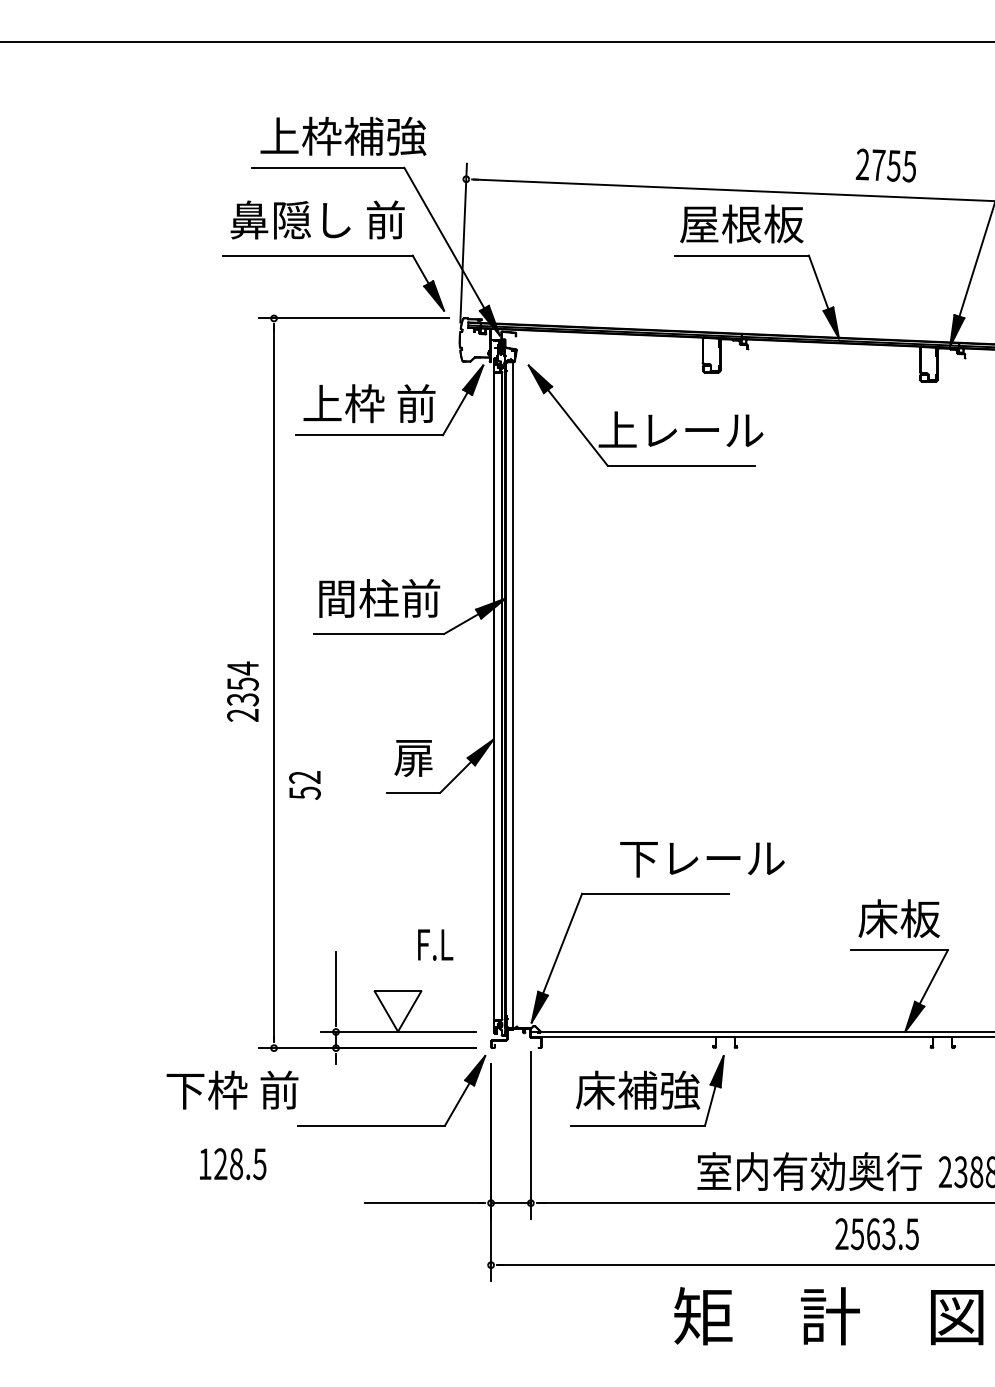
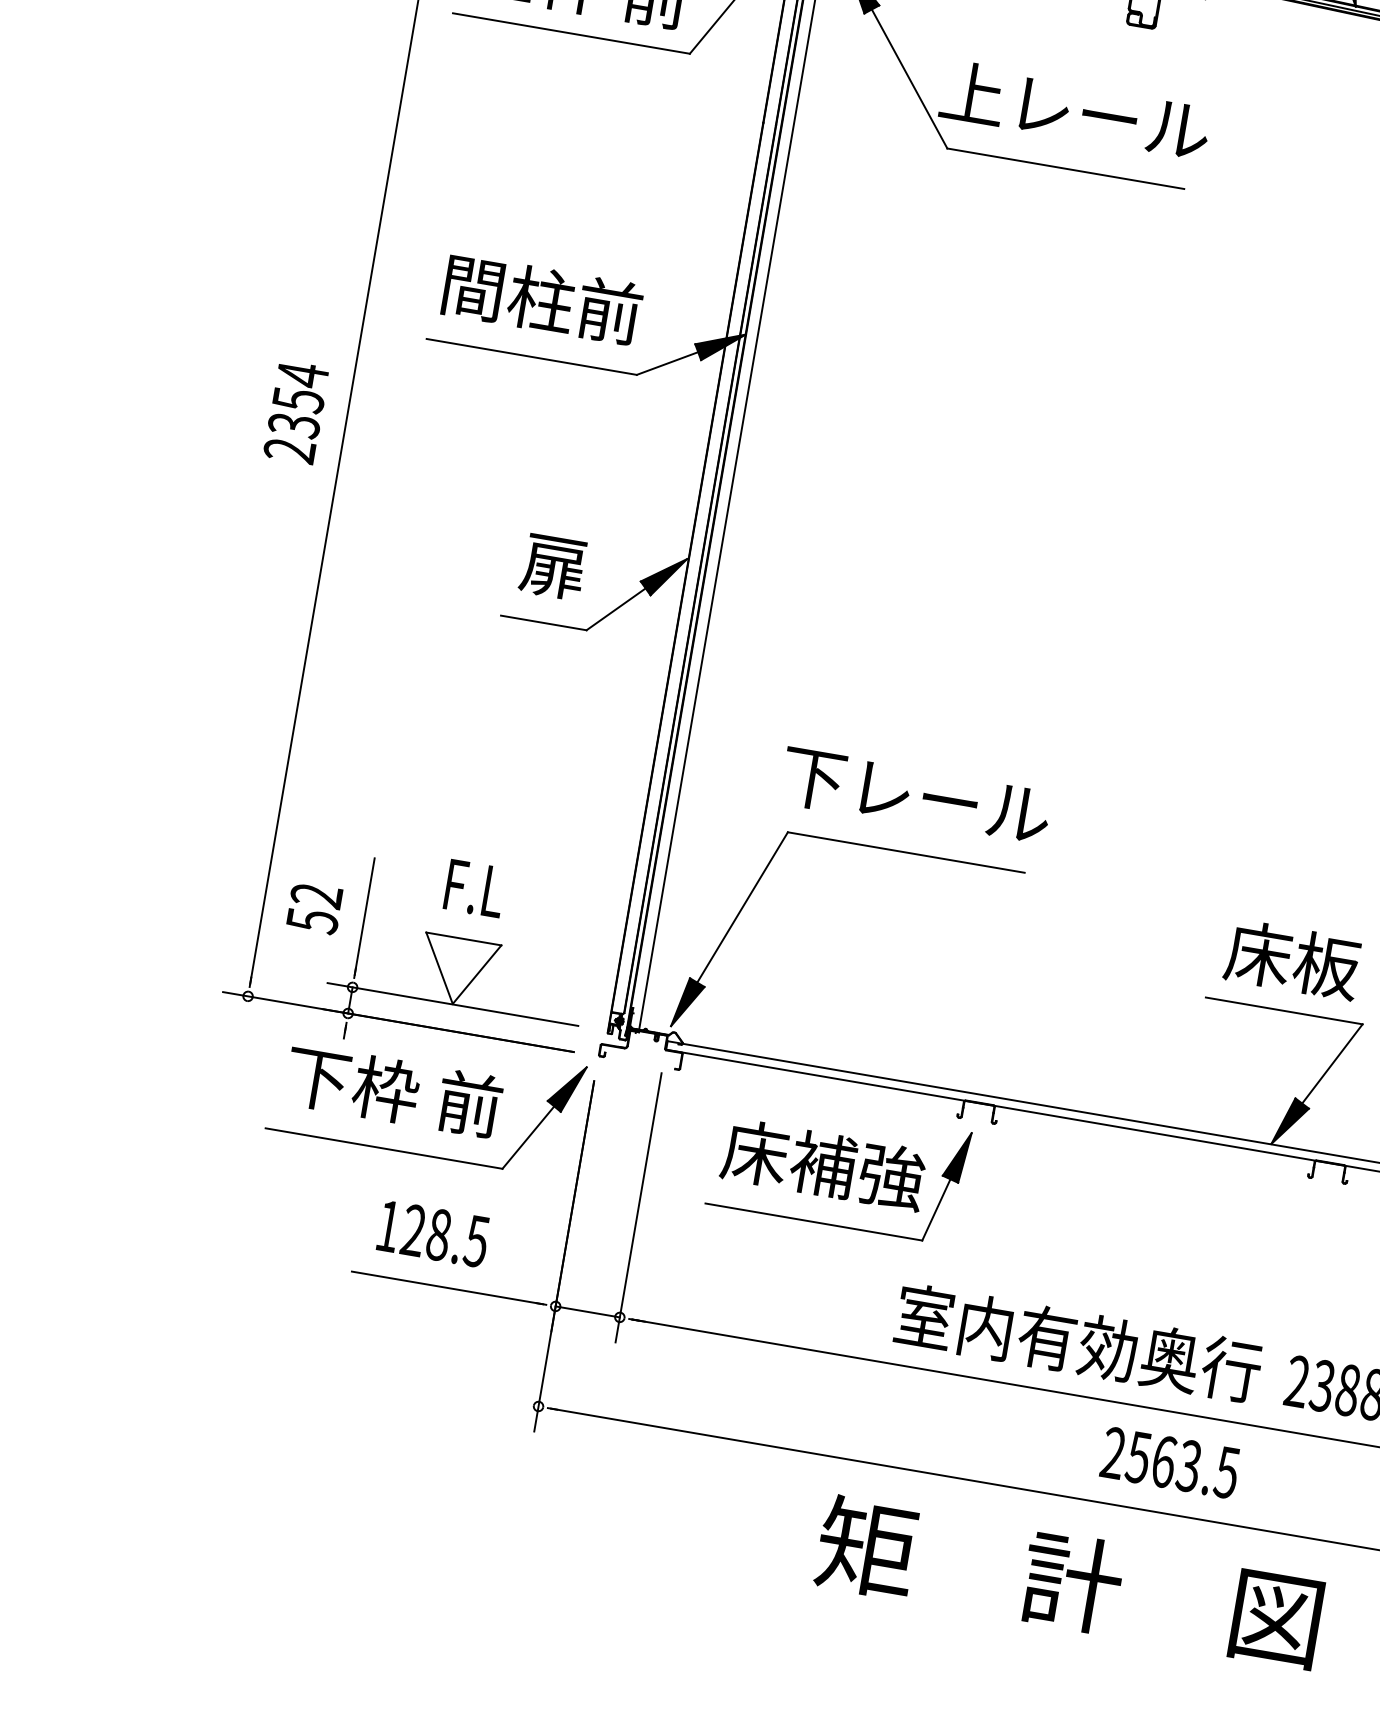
text: (304, 785) -> (313, 908), moved
text: (702, 859) -> (915, 797), moved
text: (435, 944) -> (475, 887), moved
text: (232, 1089) -> (394, 1089), moved
text: (233, 1164) -> (434, 1234), moved

